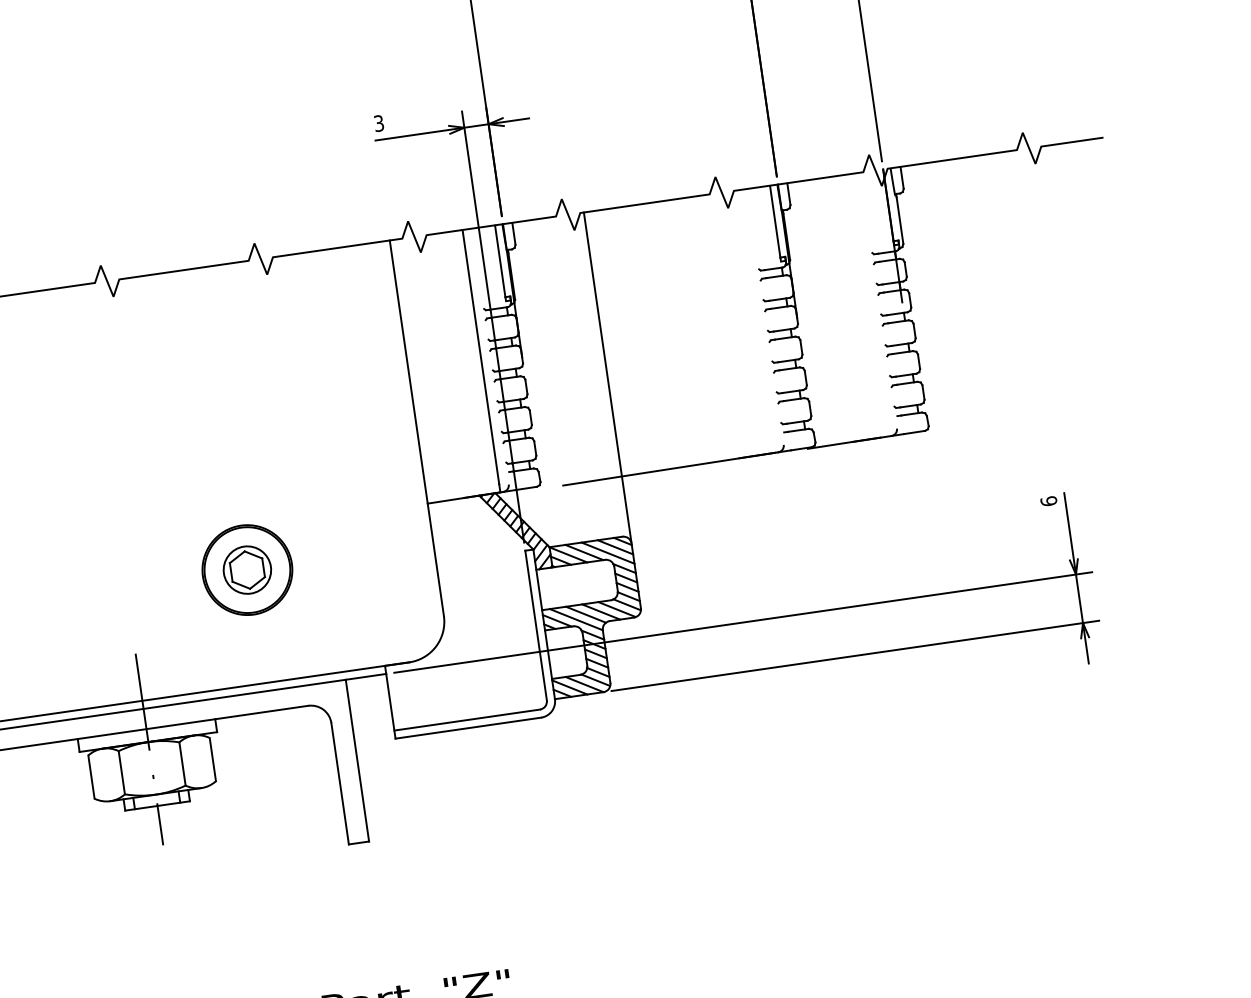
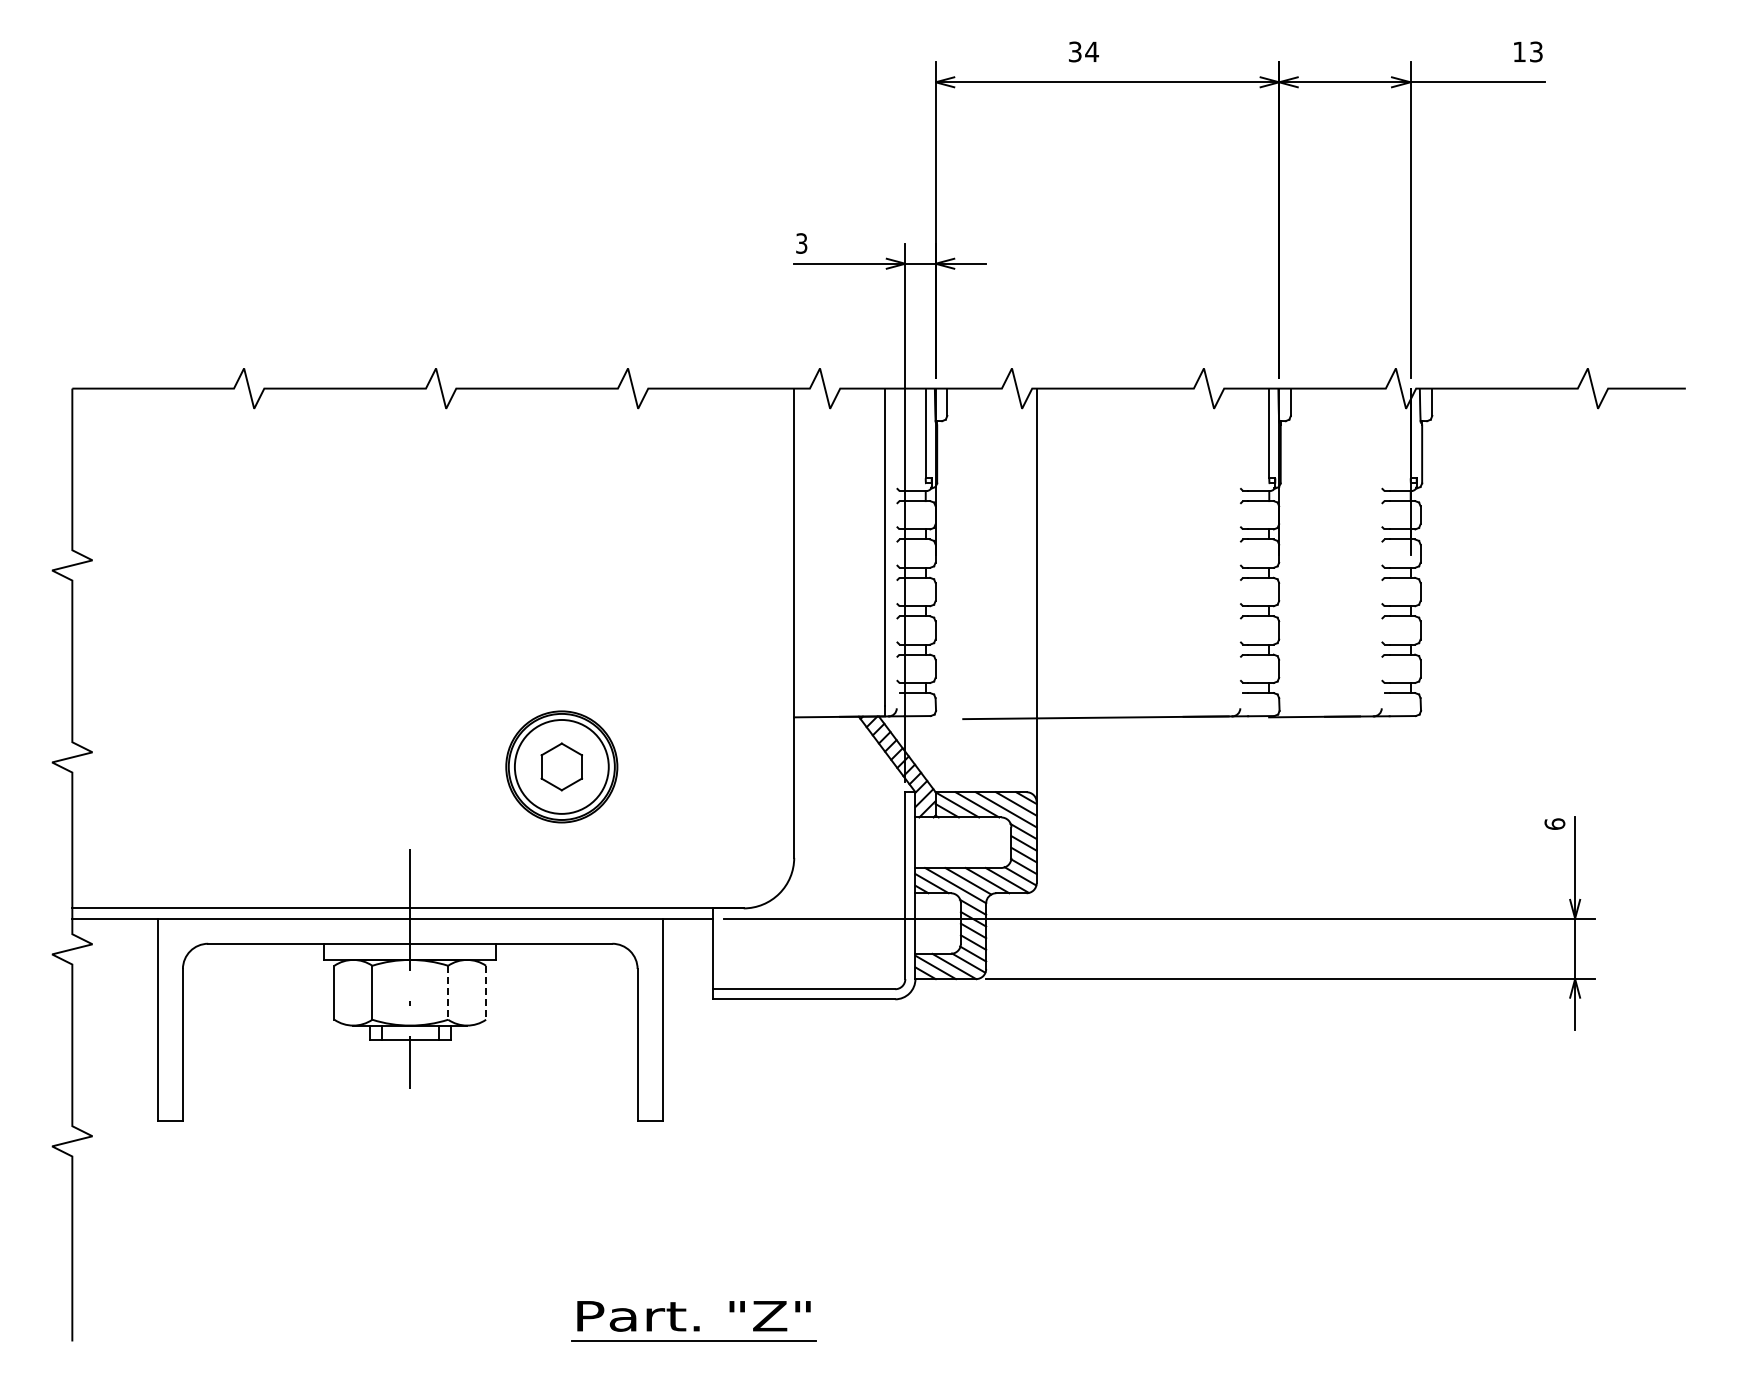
circle: (247, 569) -> (561, 766), size x1.6
line: (213, 759) -> (486, 992), solid -> dashed
line: (182, 763) -> (448, 992), solid -> dashed

